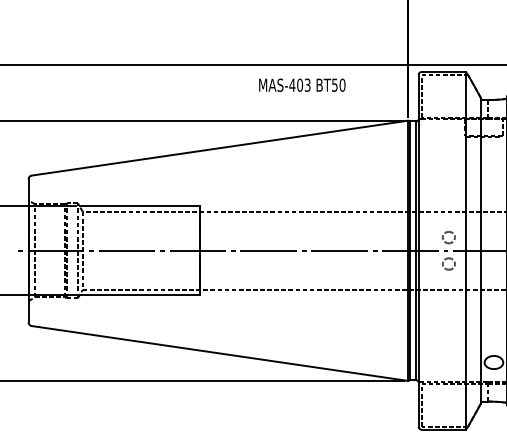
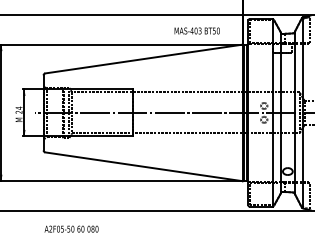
text: (300, 84) -> (196, 30), moved

